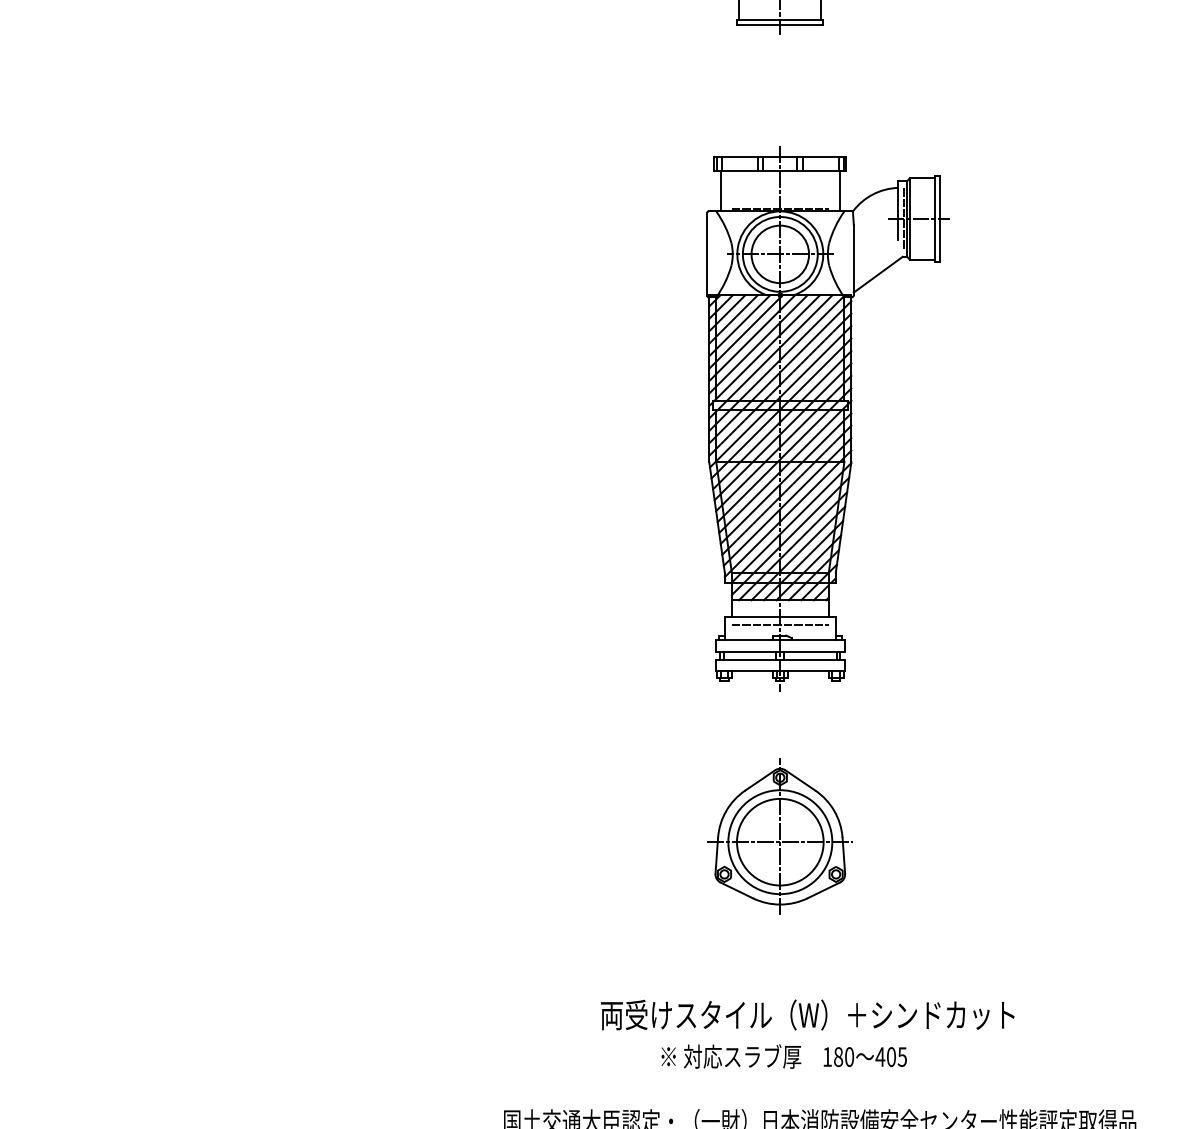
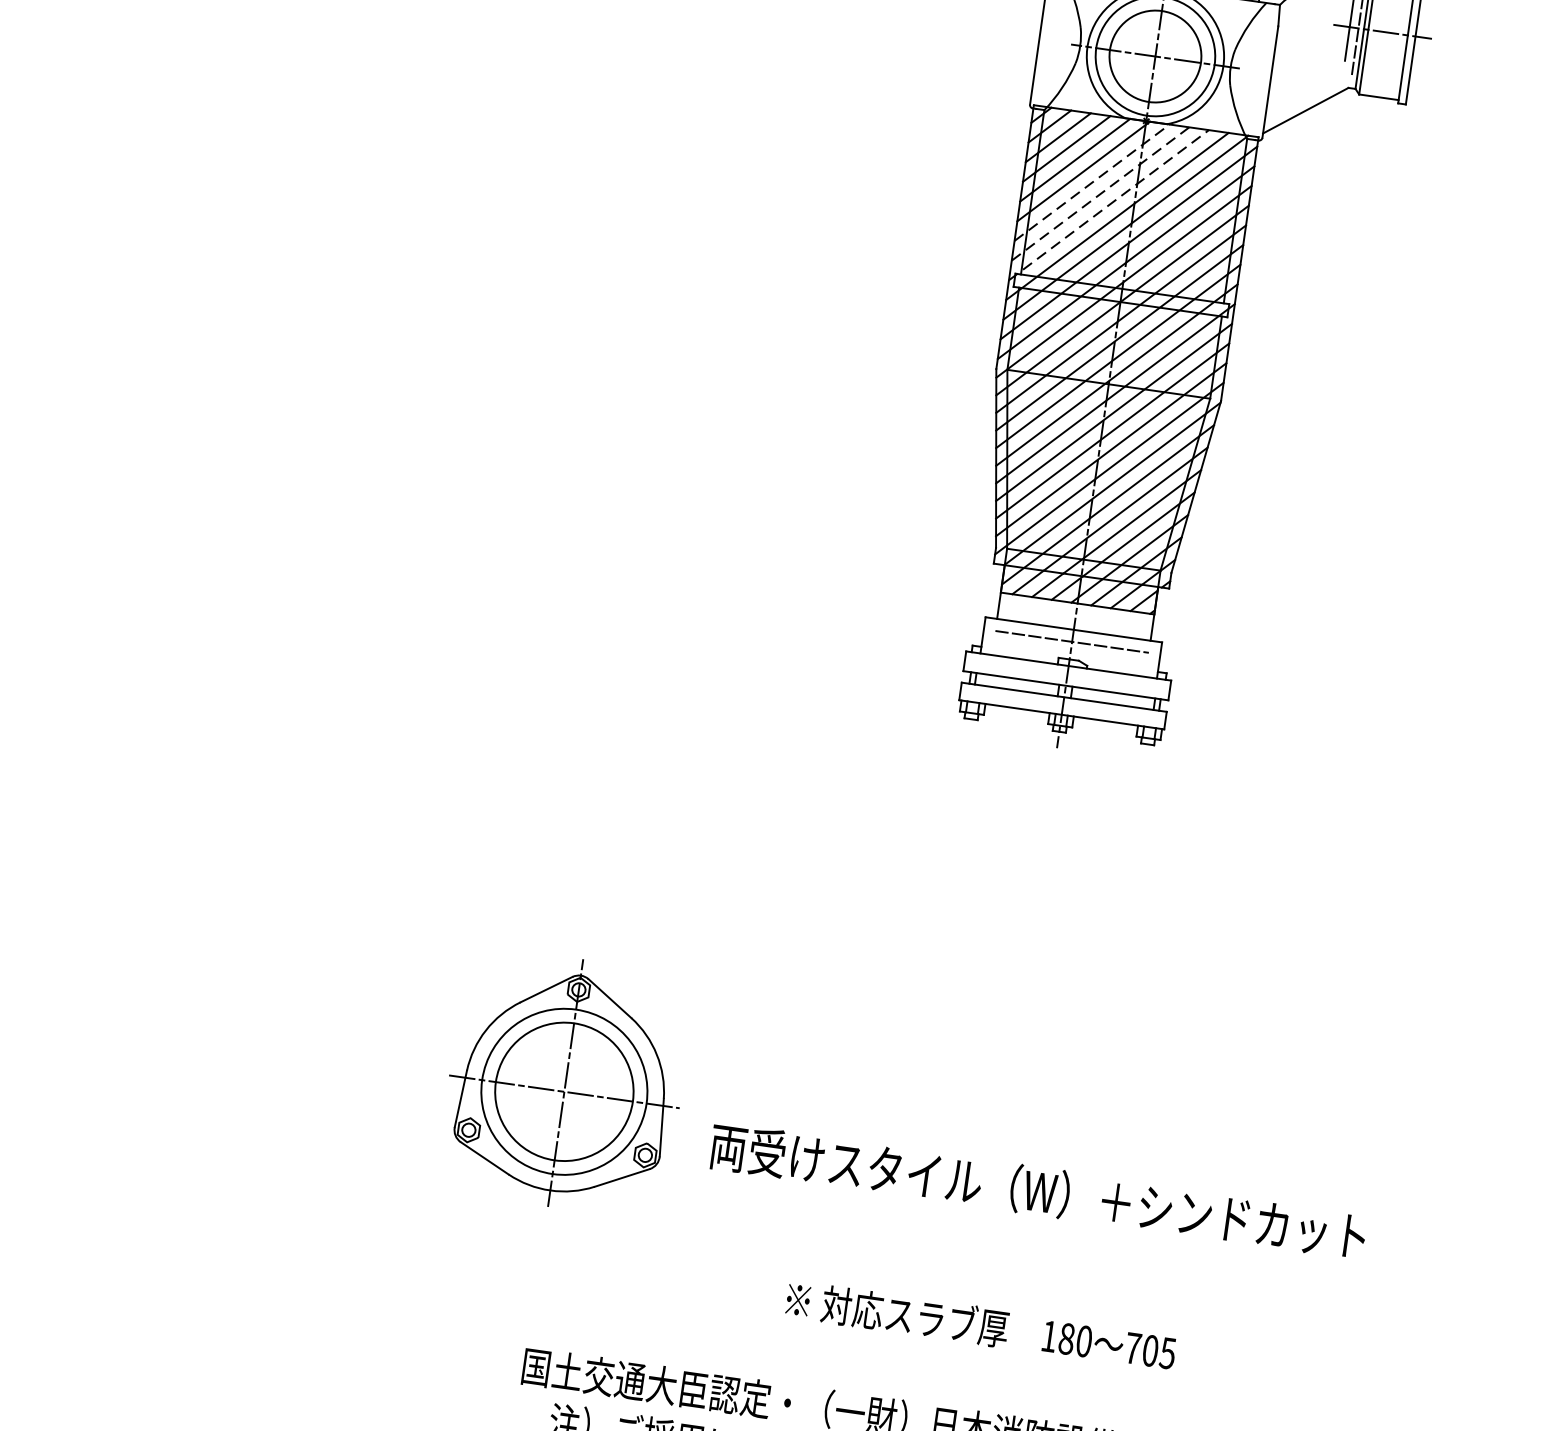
line: (752, 338) -> (1092, 183), solid -> dashed
line: (758, 344) -> (1100, 194), solid -> dashed
line: (764, 350) -> (1108, 204), solid -> dashed
part: (779, 836) -> (564, 1082), moved
text: (807, 1014) -> (1037, 1190), moved
text: (880, 1056) -> (1133, 1347), 405 -> 705

